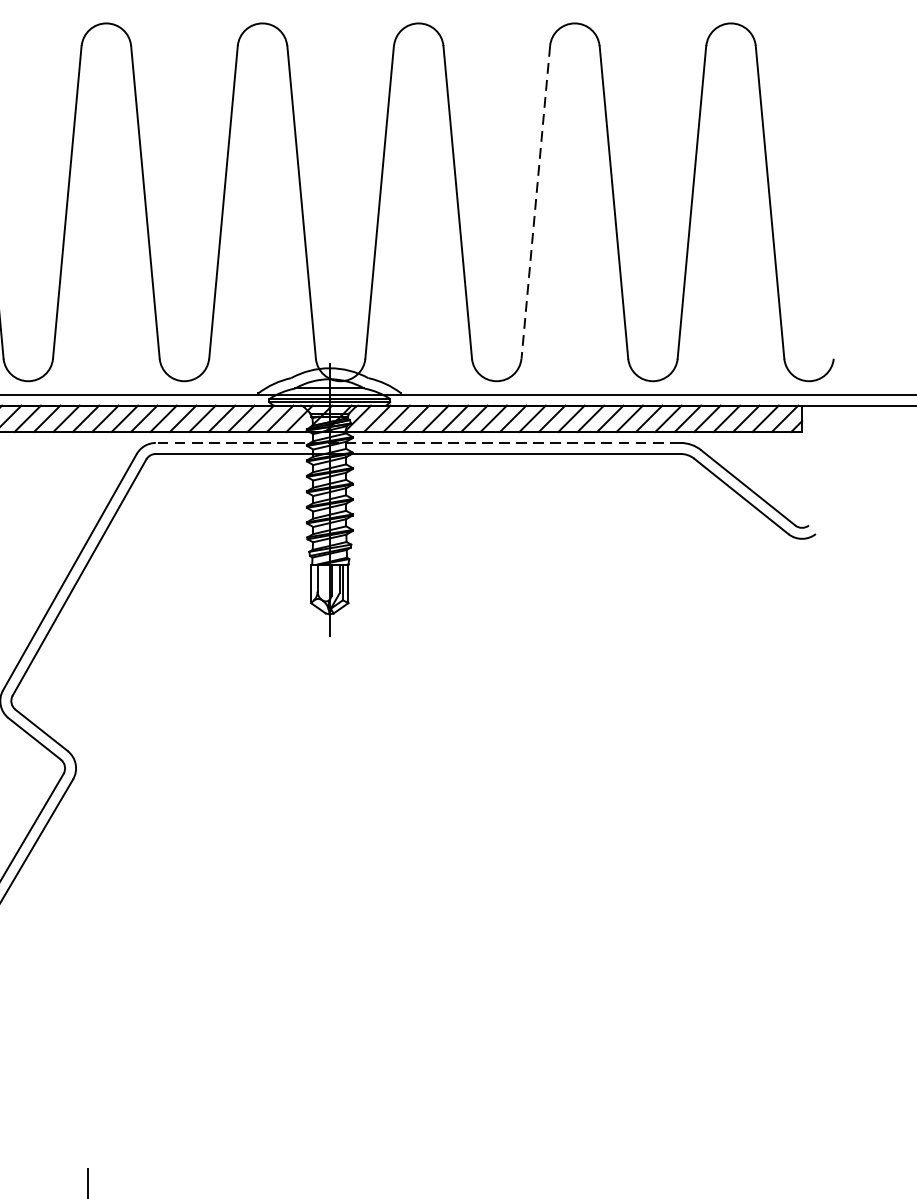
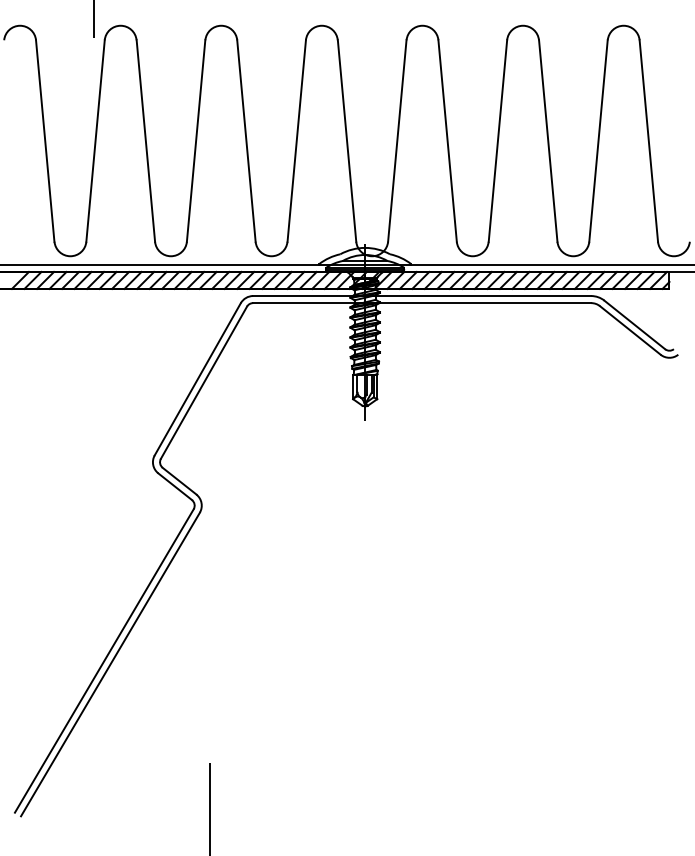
line: (535, 203) -> (497, 141), dashed -> solid
line: (417, 443) -> (421, 296), dashed -> solid

